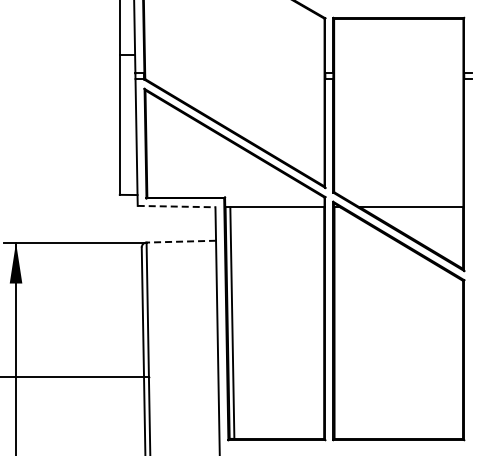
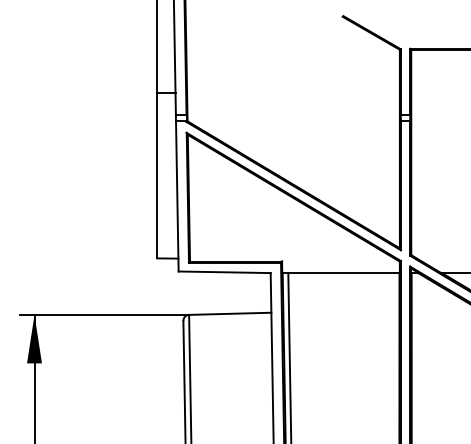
line: (176, 206) -> (224, 272), dashed -> solid
line: (181, 241) -> (230, 313), dashed -> solid

